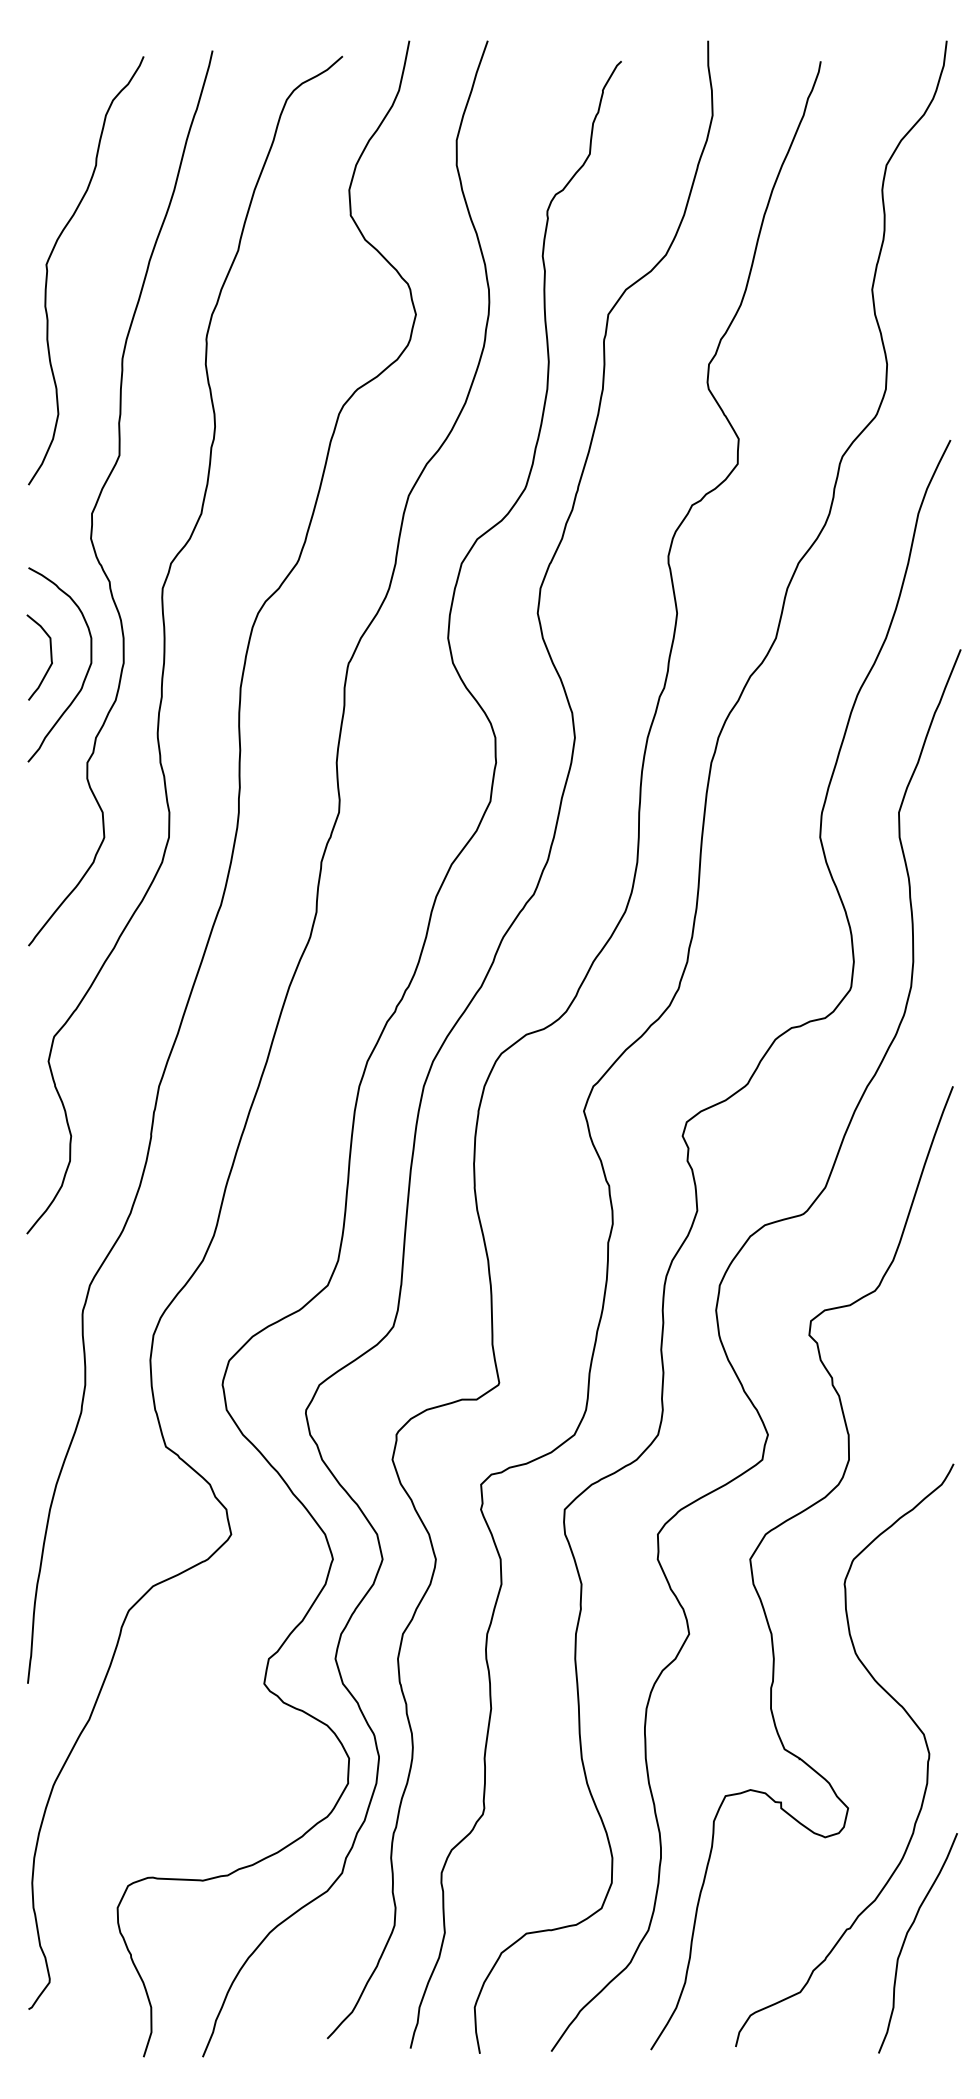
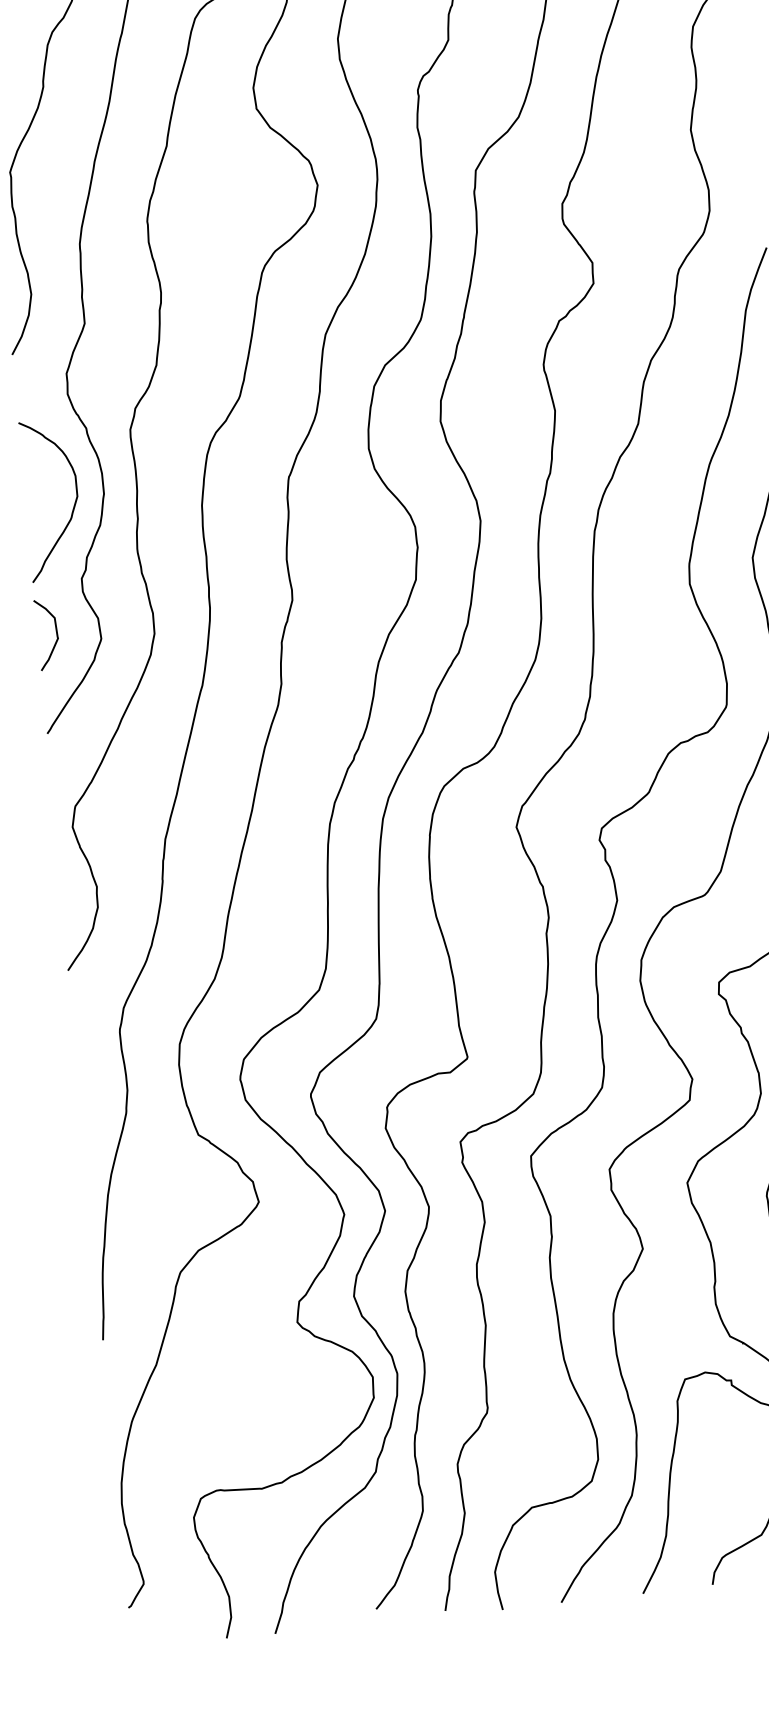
curve: (50, 657) -> (56, 633), moved

